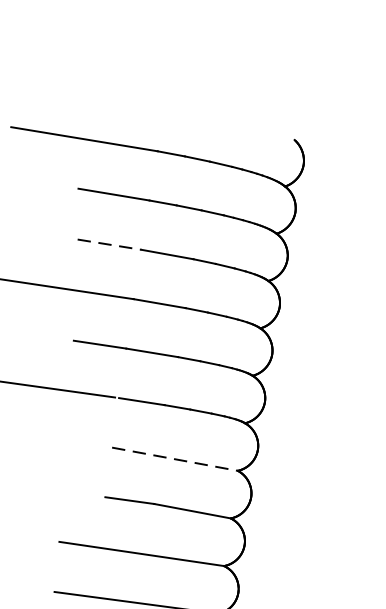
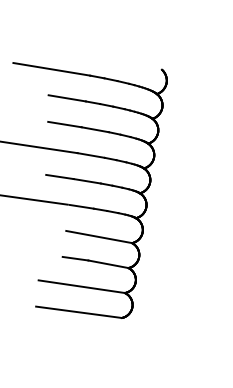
line: (108, 244) -> (64, 124), dashed -> solid
line: (175, 460) -> (99, 237), dashed -> solid

